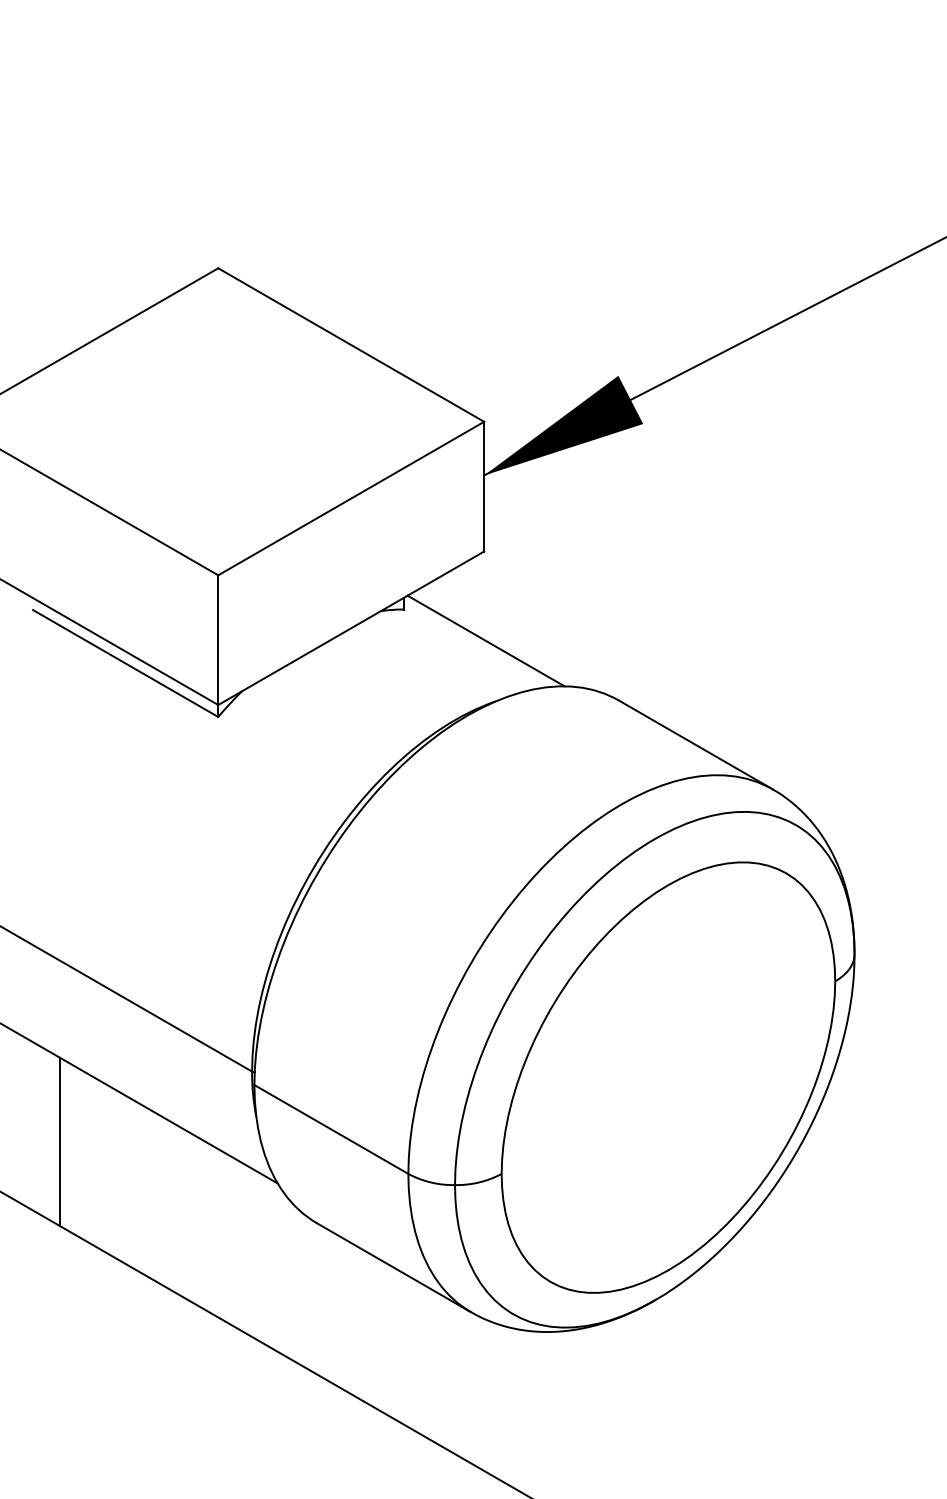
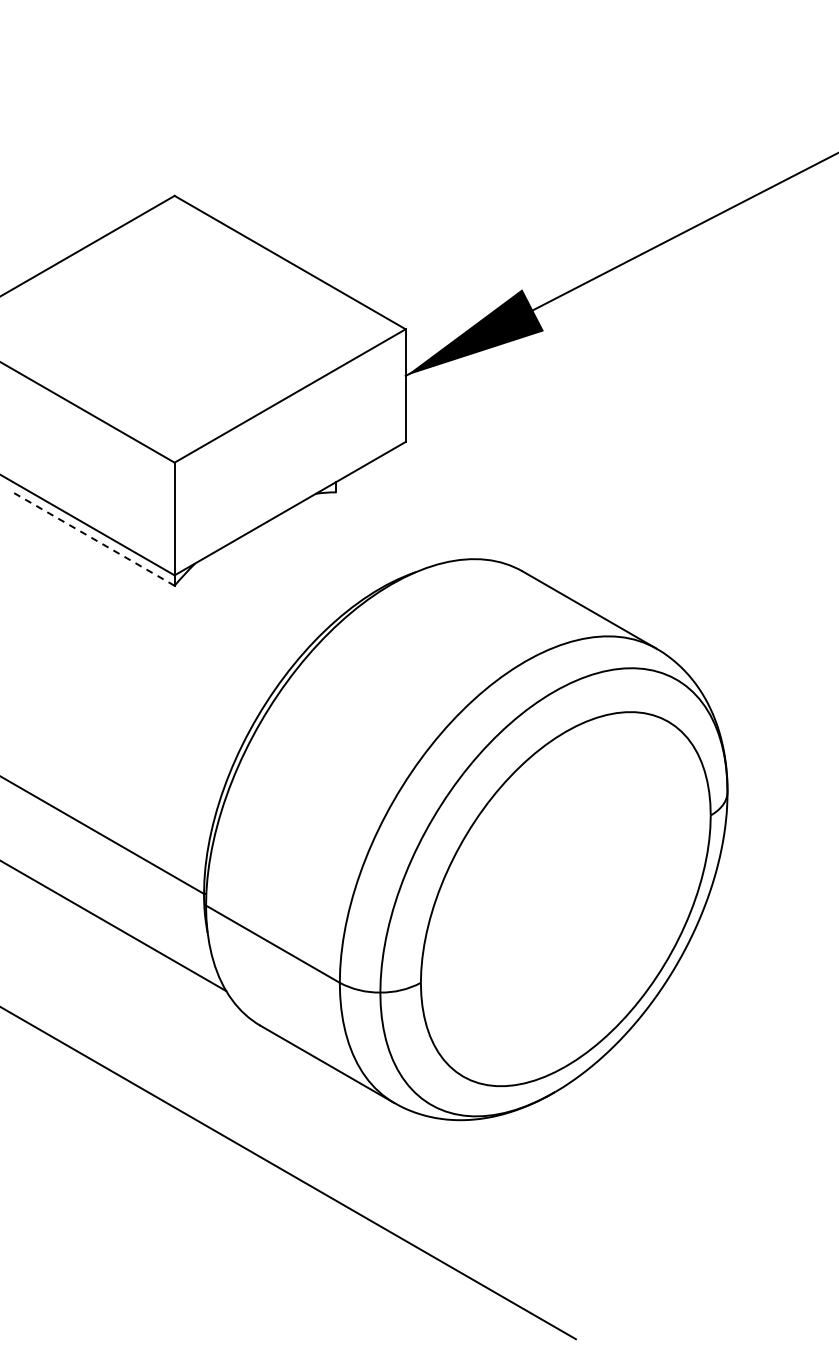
line: (486, 640) -> (407, 519), removed
line: (126, 663) -> (94, 539), solid -> dashed
line: (59, 1141) -> (36, 954), removed

